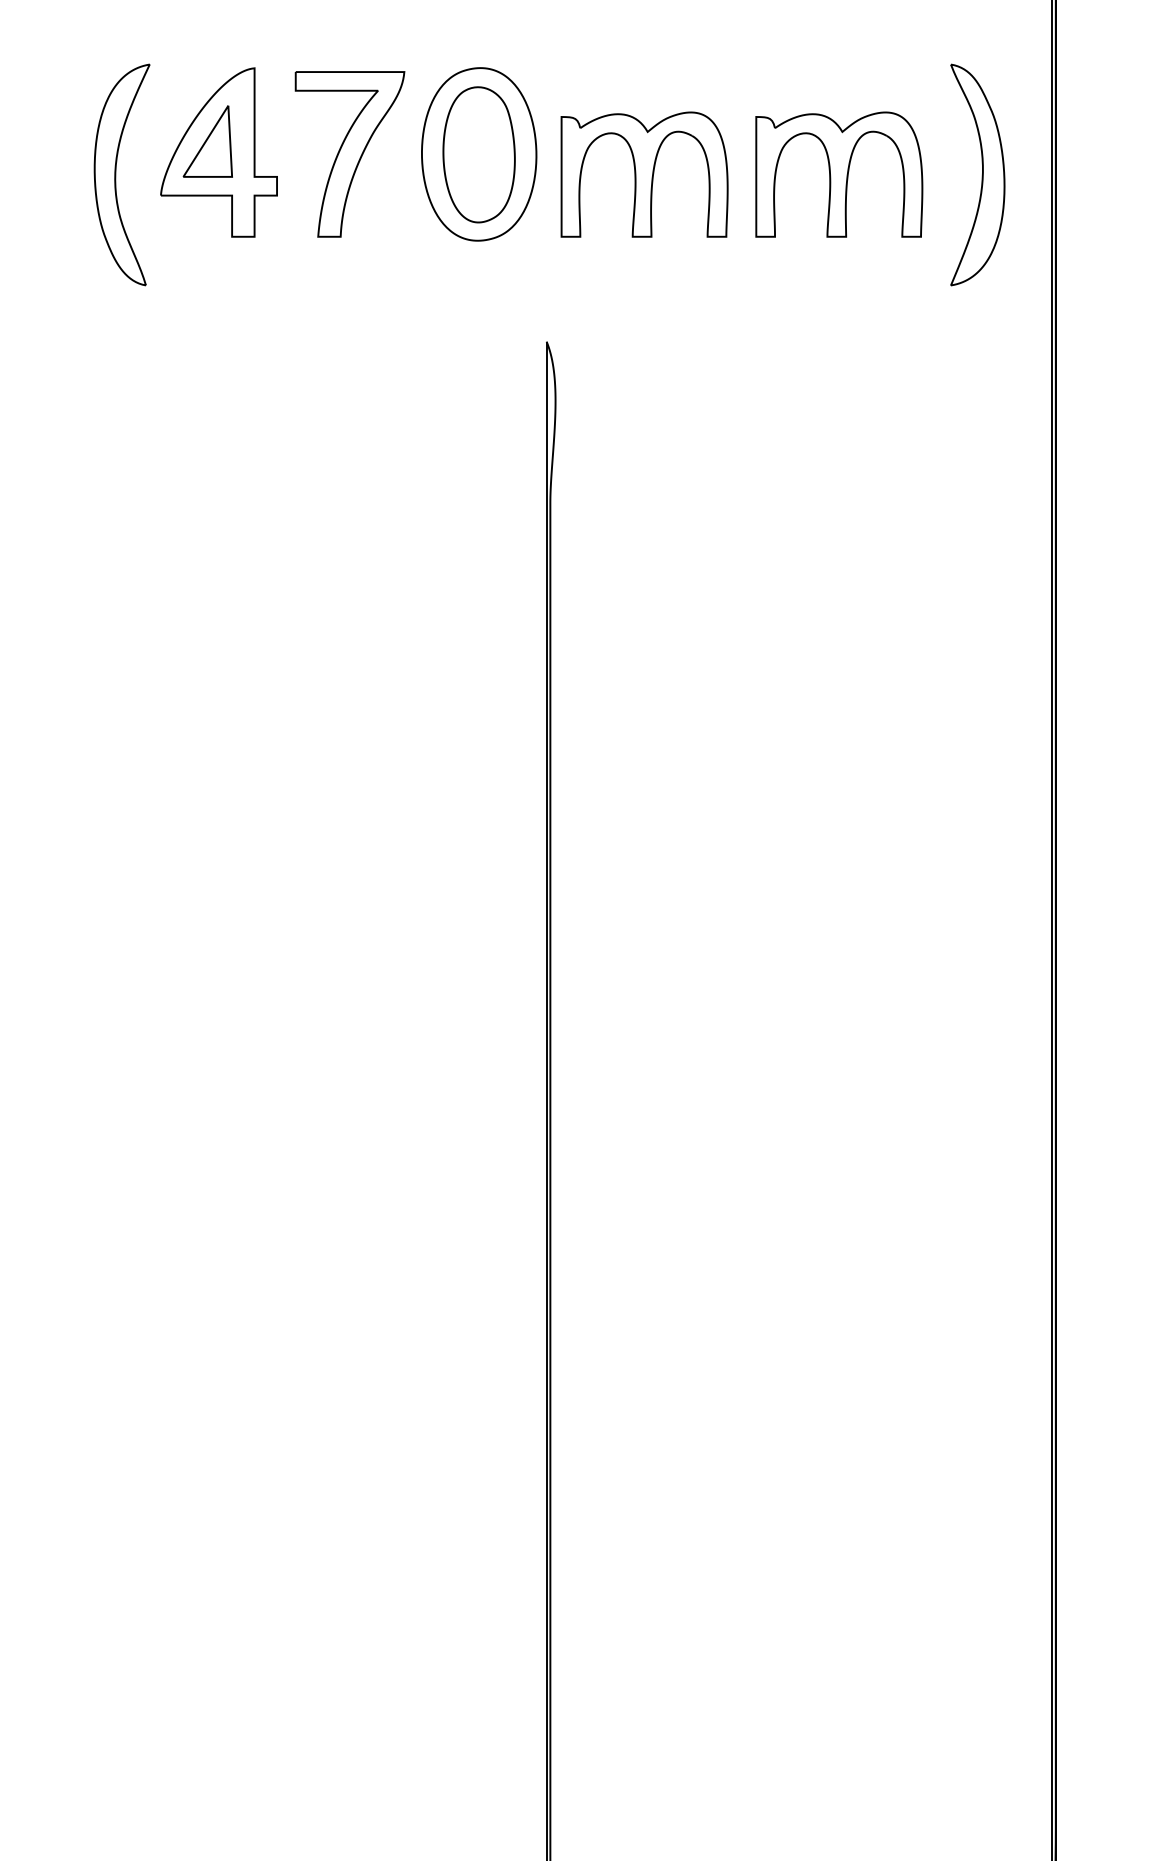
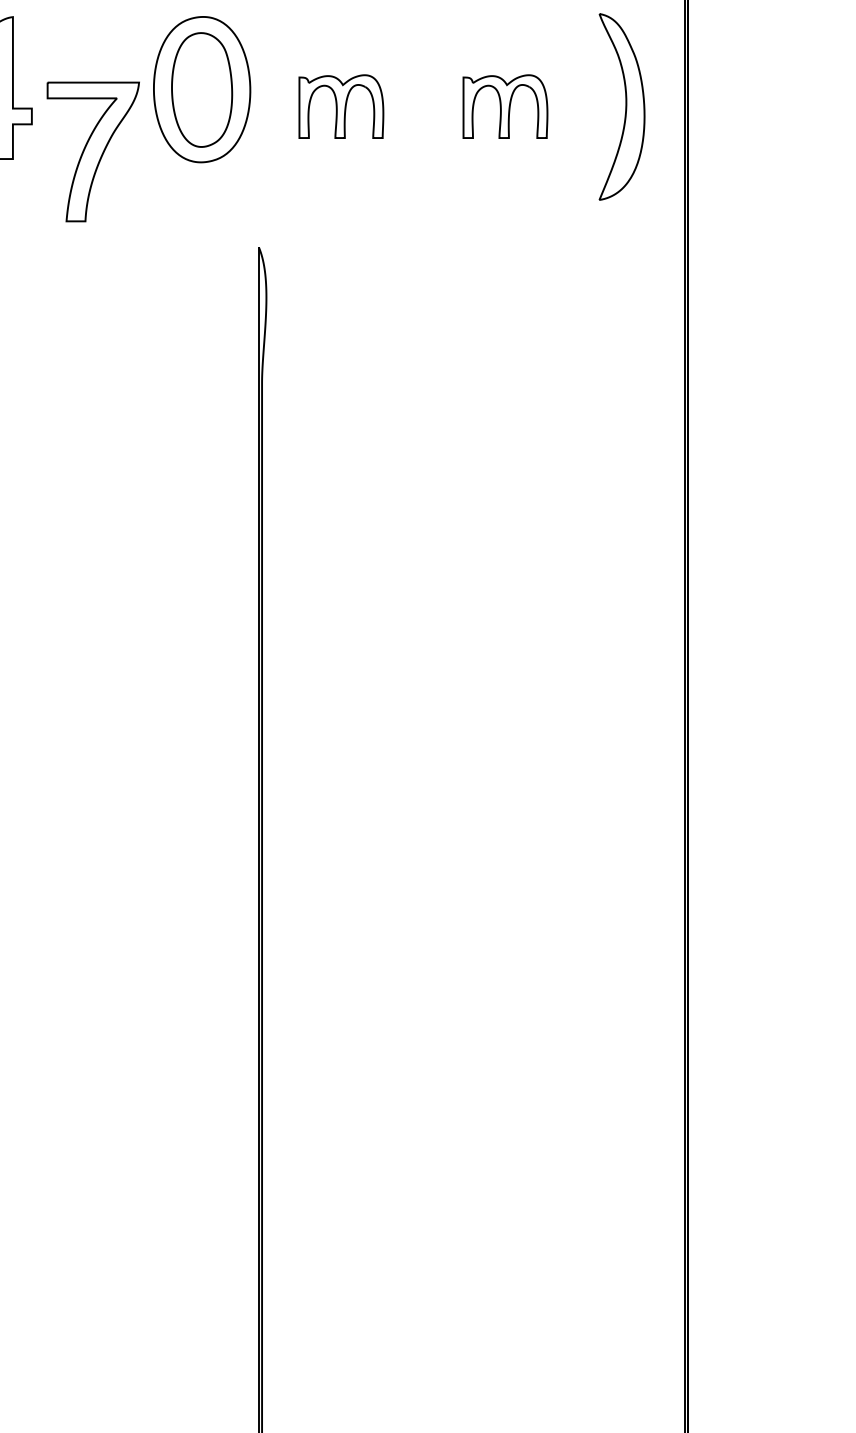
part: (349, 154) -> (92, 152), moved
part: (644, 174) -> (341, 106), size x0.6
part: (839, 174) -> (505, 106), size x0.6

